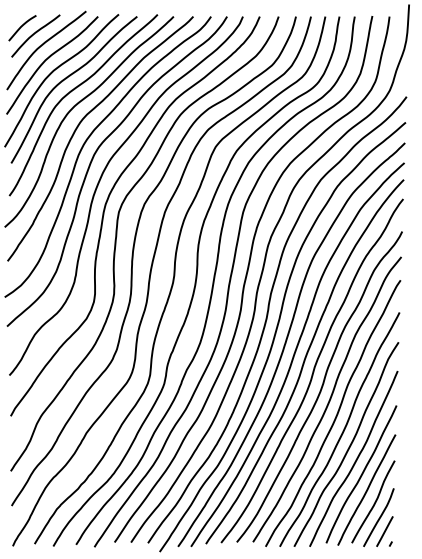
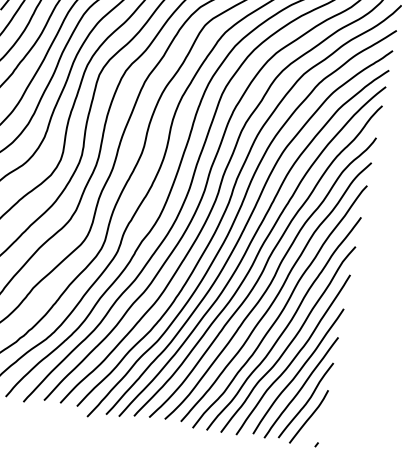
line: (384, 531) -> (312, 431), removed

